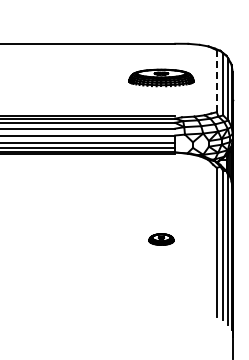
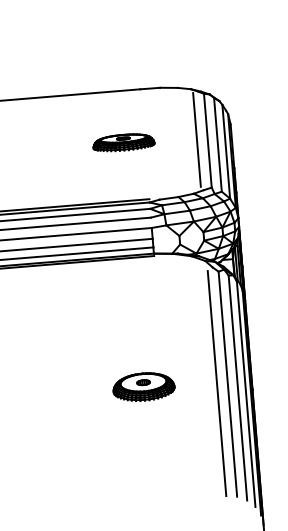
part: (161, 77) -> (123, 141), size x0.62
line: (209, 80) -> (196, 140), added
line: (216, 81) -> (207, 141), dashed -> solid
part: (161, 239) -> (143, 386), size x1.67
line: (209, 240) -> (216, 382), added

